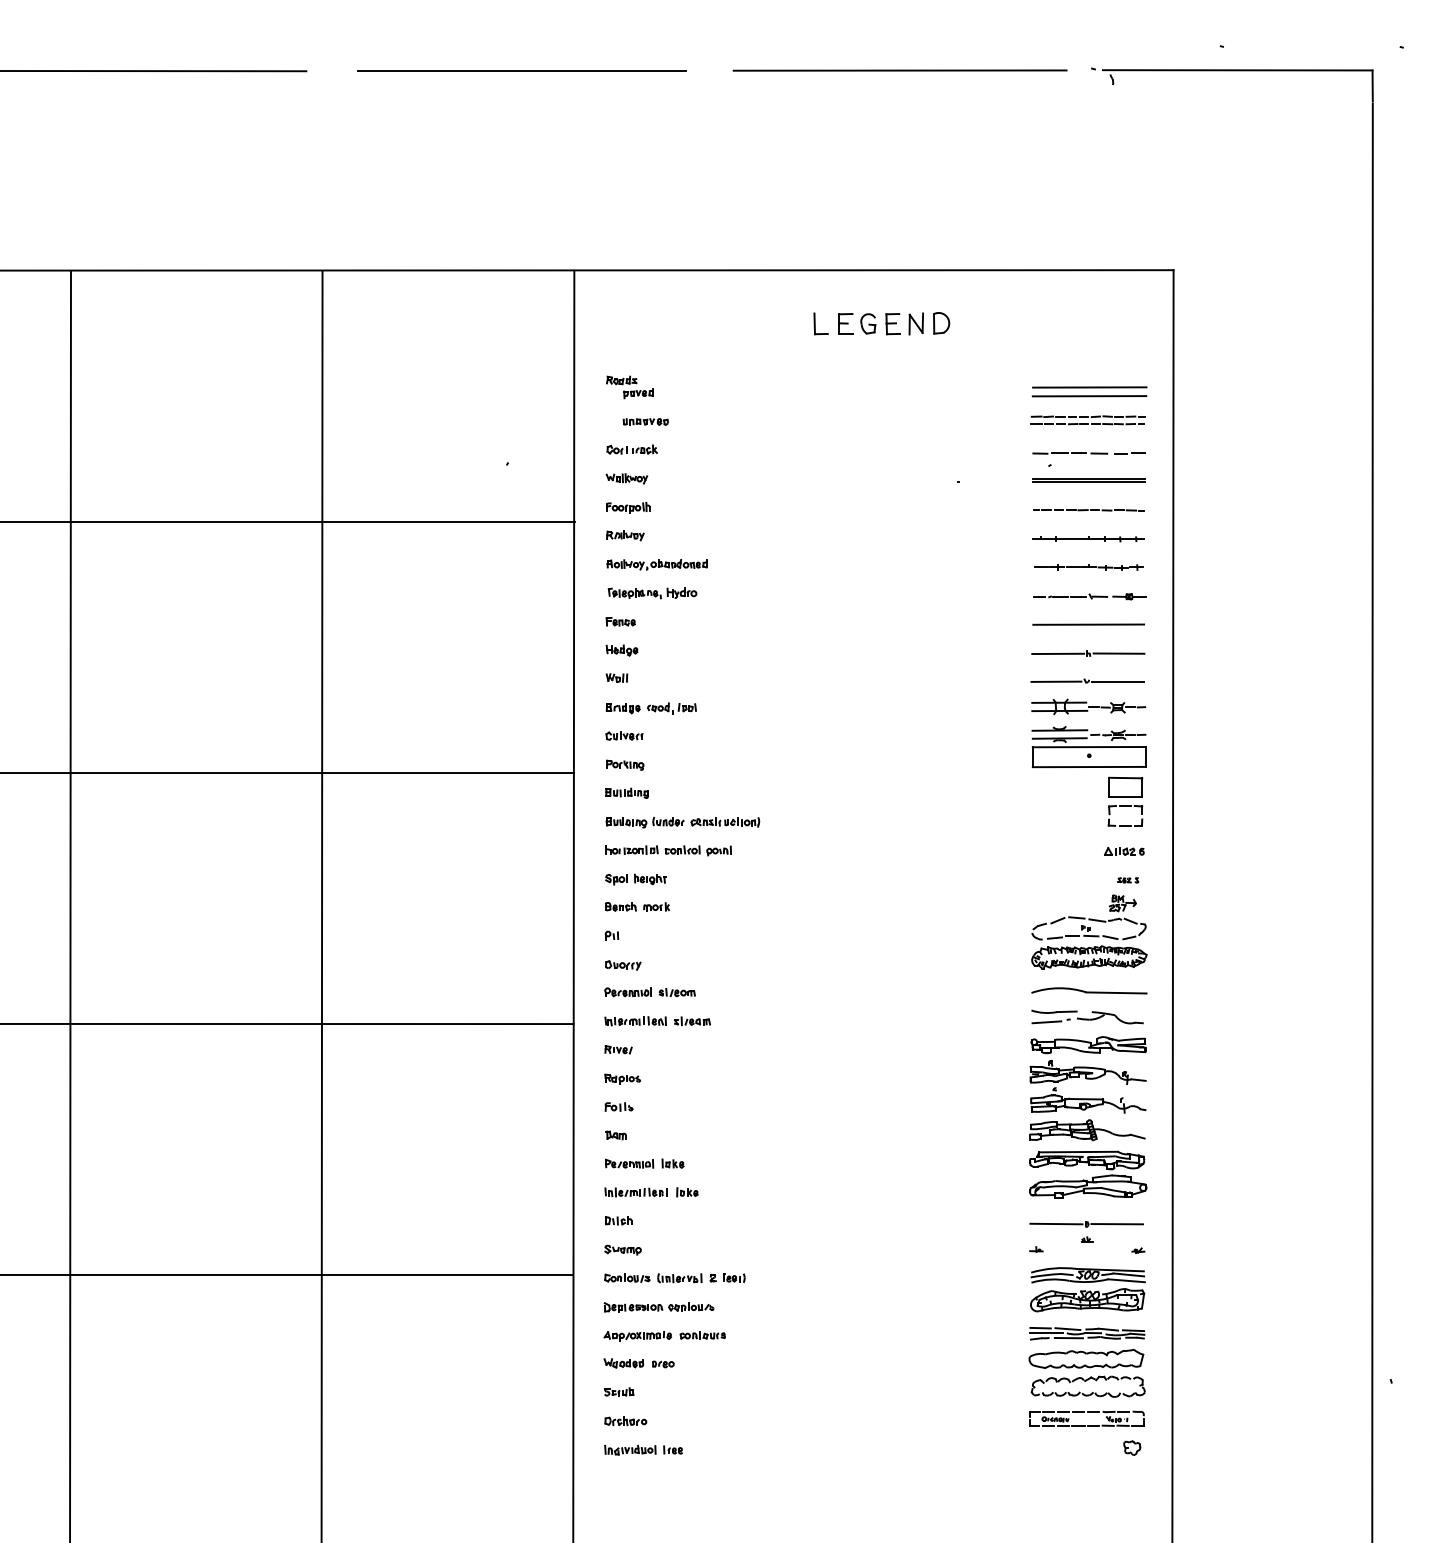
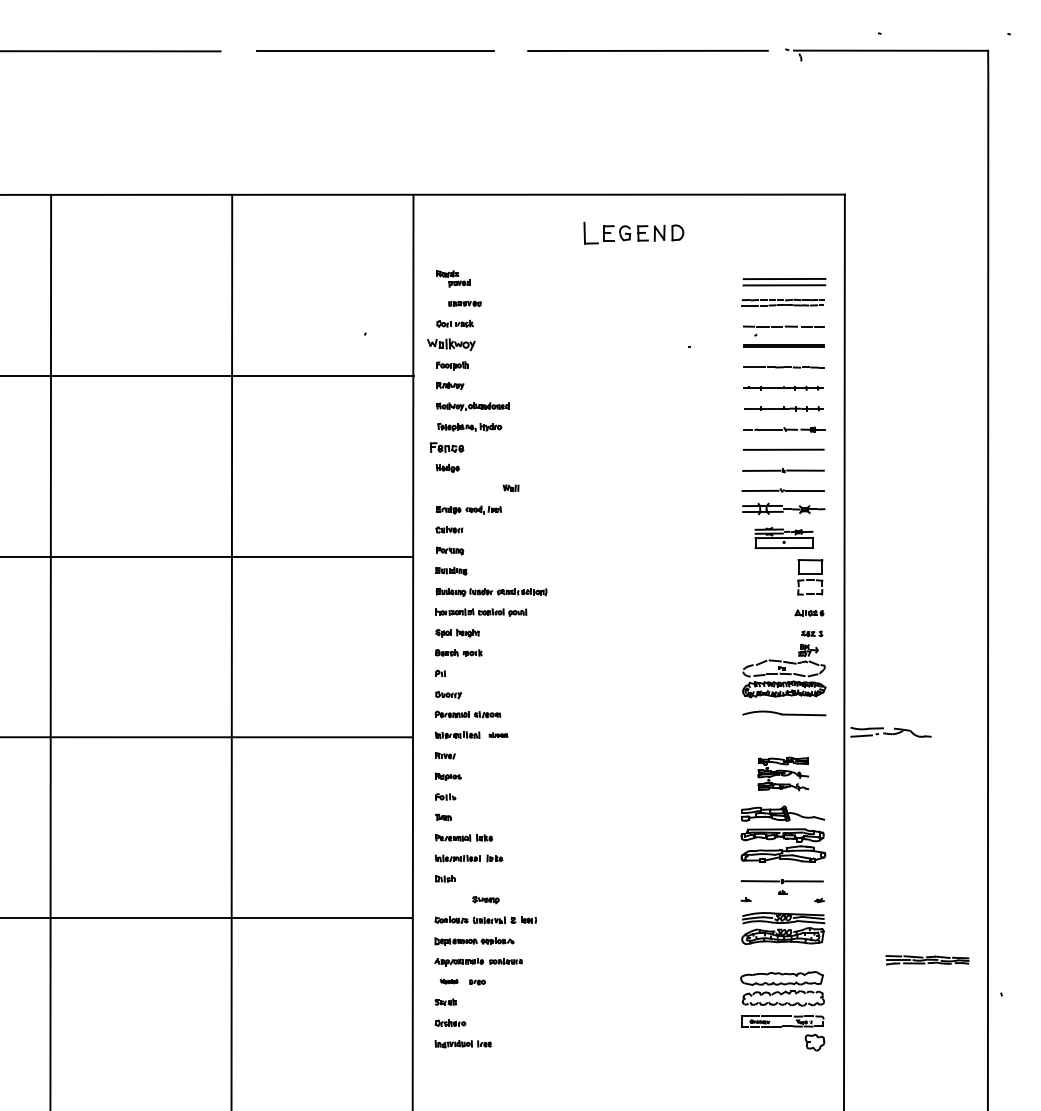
part: (820, 323) -> (590, 232), size x1.4
part: (626, 478) -> (451, 344), size x1.6
part: (620, 621) -> (446, 447), size x1.6
part: (616, 677) -> (510, 487), moved
part: (1088, 747) -> (783, 538), size x0.7
part: (1128, 880) -> (812, 633), size x1.4
part: (1087, 1016) -> (890, 731), moved
part: (692, 1020) -> (498, 734), size x0.7
part: (1087, 1074) -> (782, 773), size x0.6
part: (622, 1249) -> (485, 899), moved
part: (1087, 1333) -> (927, 960), moved
part: (623, 1363) -> (448, 981), size x0.6
part: (1132, 1447) -> (815, 1042), size x1.6

